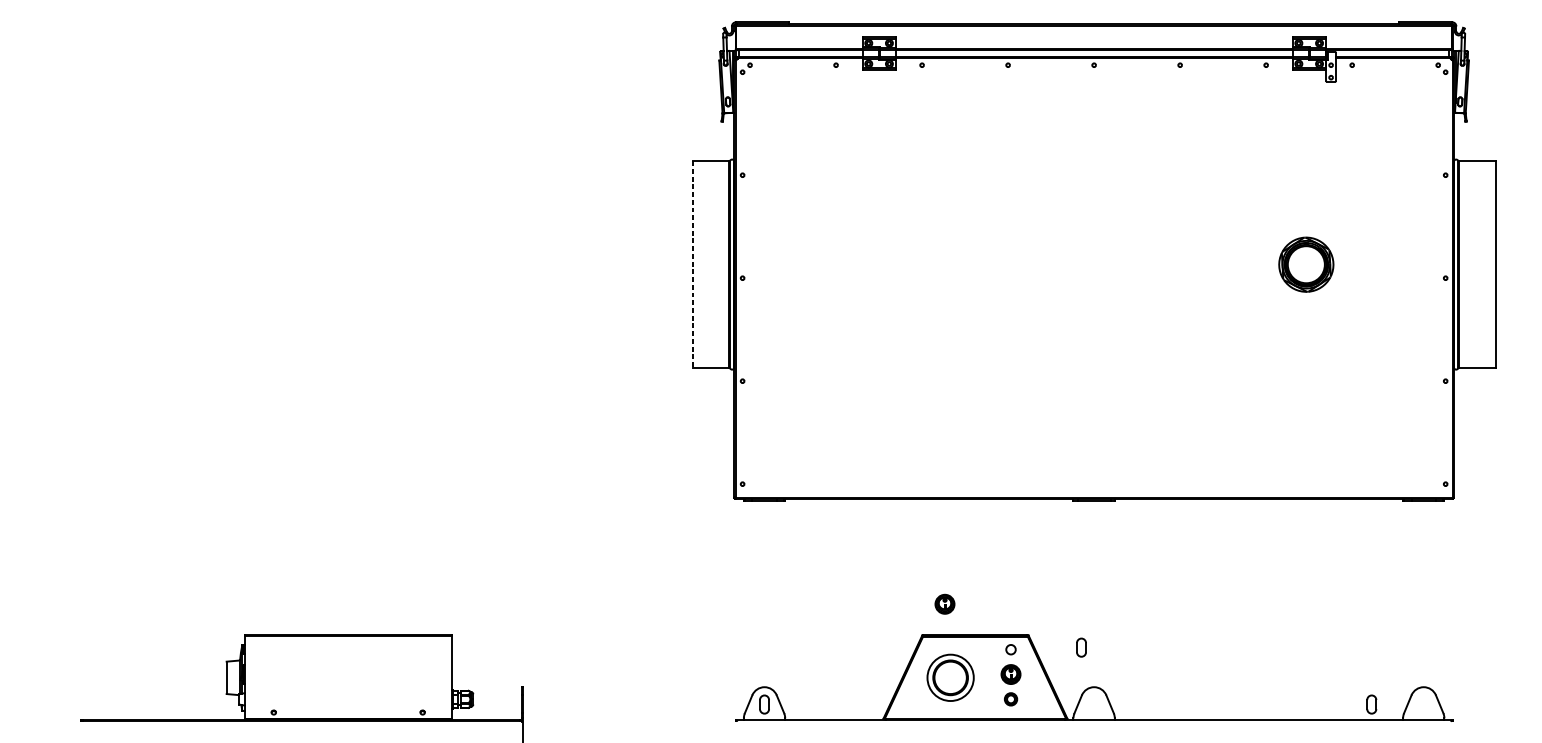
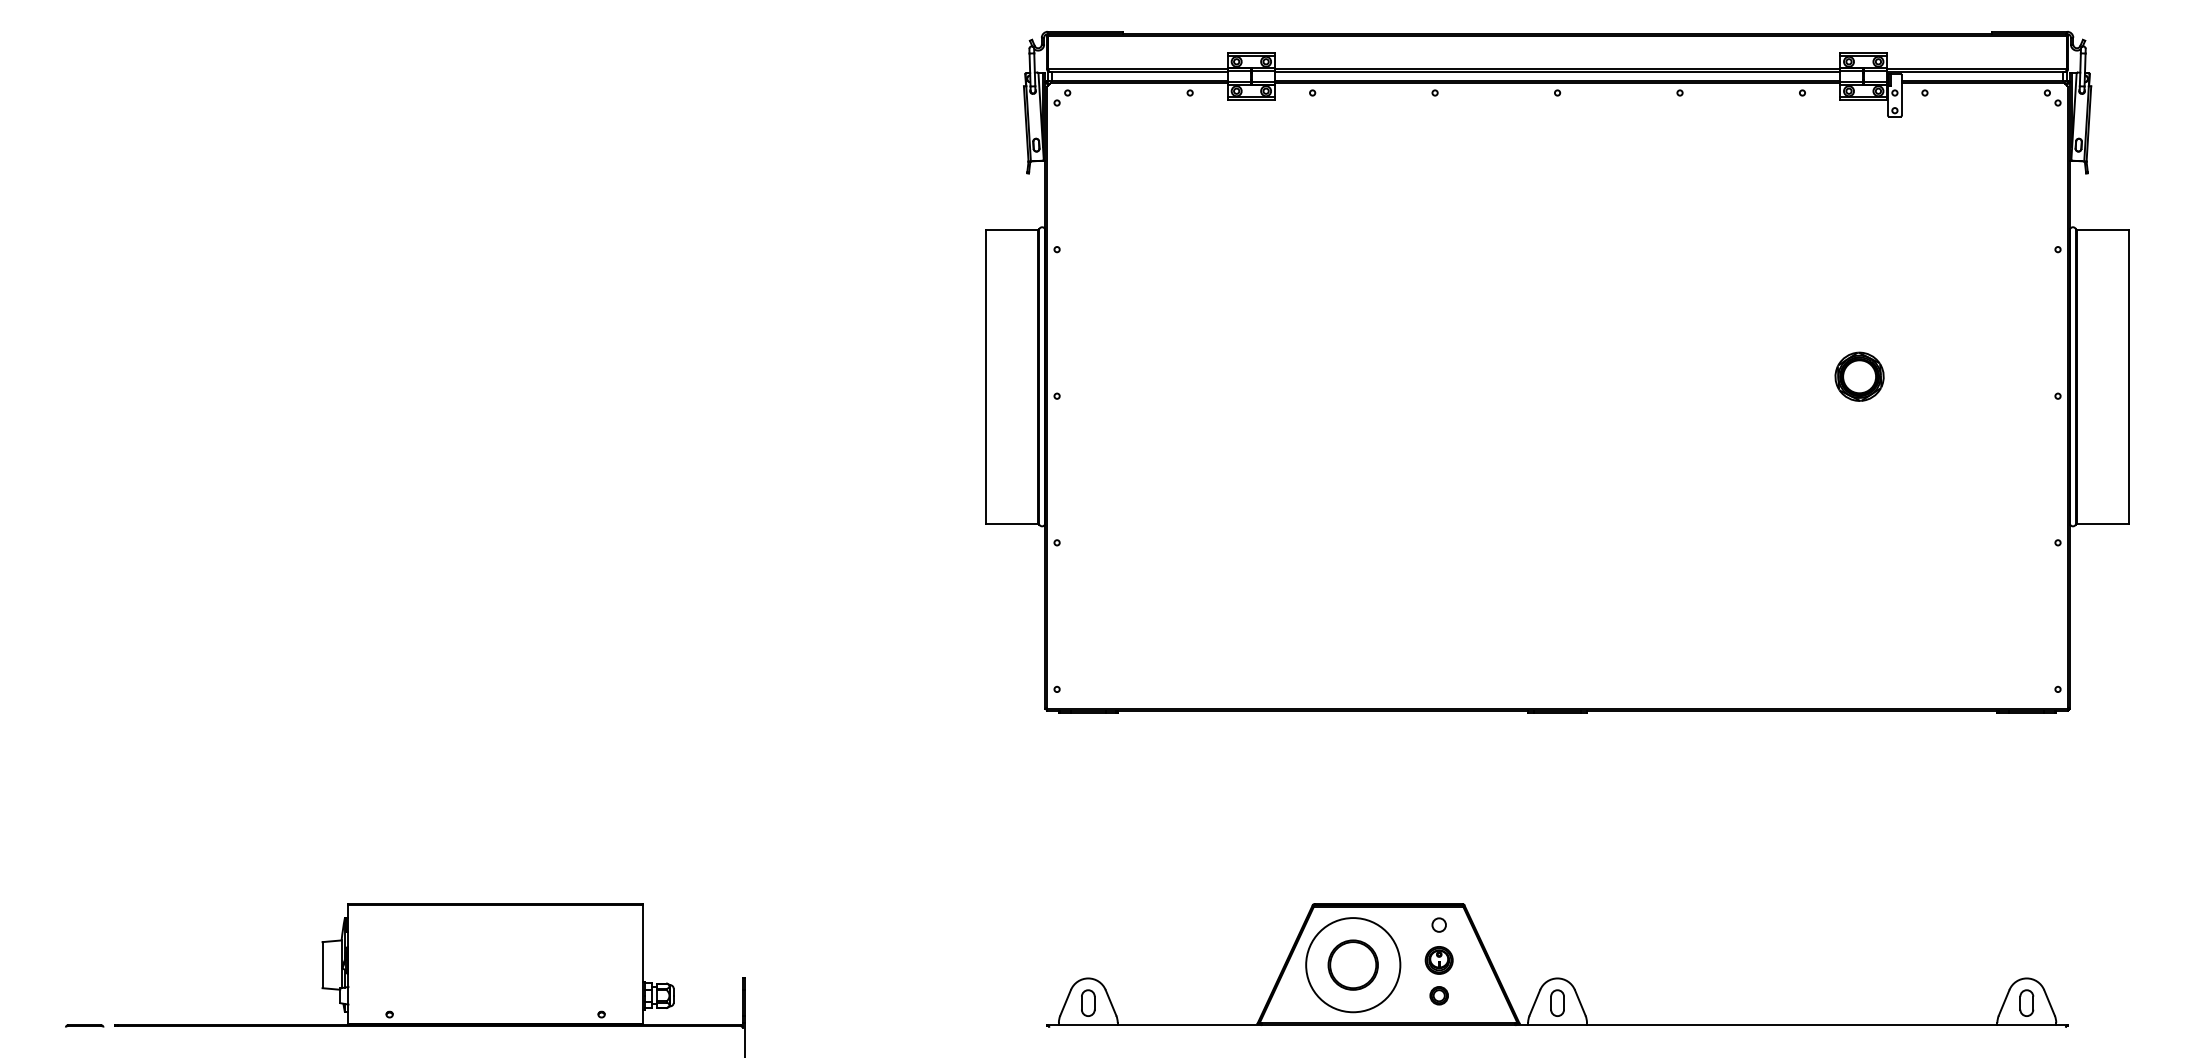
part: (1306, 264) -> (1859, 376), size x0.62
line: (692, 265) -> (985, 377), dashed -> solid
part: (944, 604) -> (1344, 860), removed
part: (1081, 647) -> (1557, 1002), moved
circle: (950, 678) -> (1353, 965), size x1.43
part: (1371, 704) -> (2026, 1002), moved
line: (59, 720) -> (84, 1025), added

